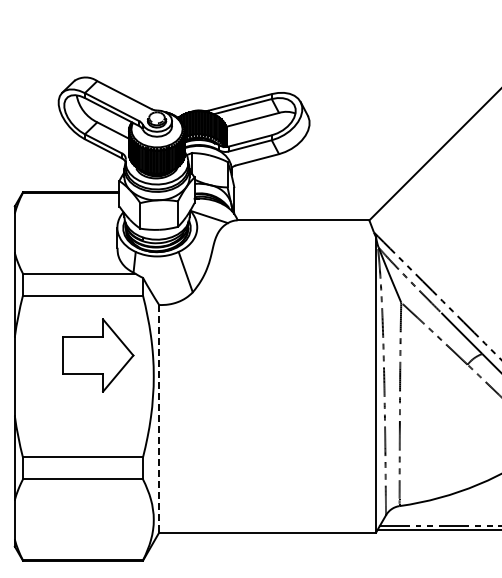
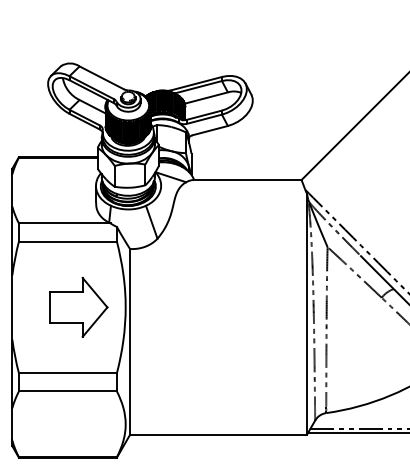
part: (98, 355) -> (78, 307), moved
line: (159, 418) -> (130, 341), dashed -> solid

